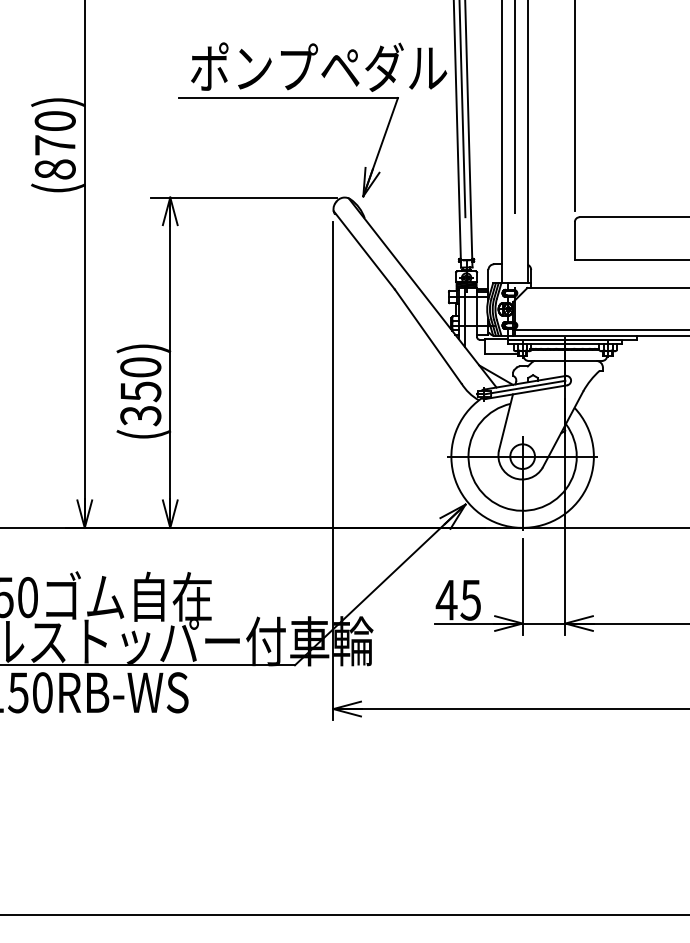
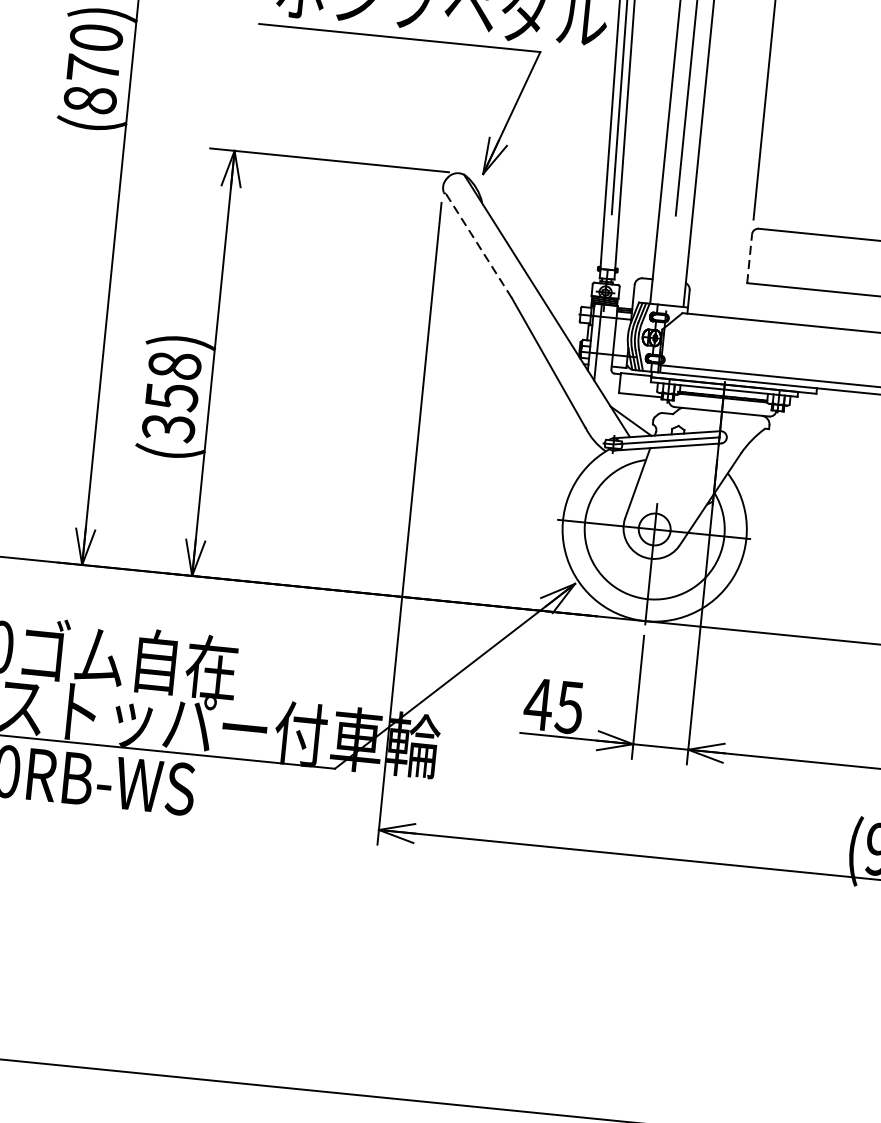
line: (574, 240) -> (749, 258), solid -> dashed
line: (364, 250) -> (477, 243), solid -> dashed
text: (140, 367) -> (174, 365), (350) -> (358)

